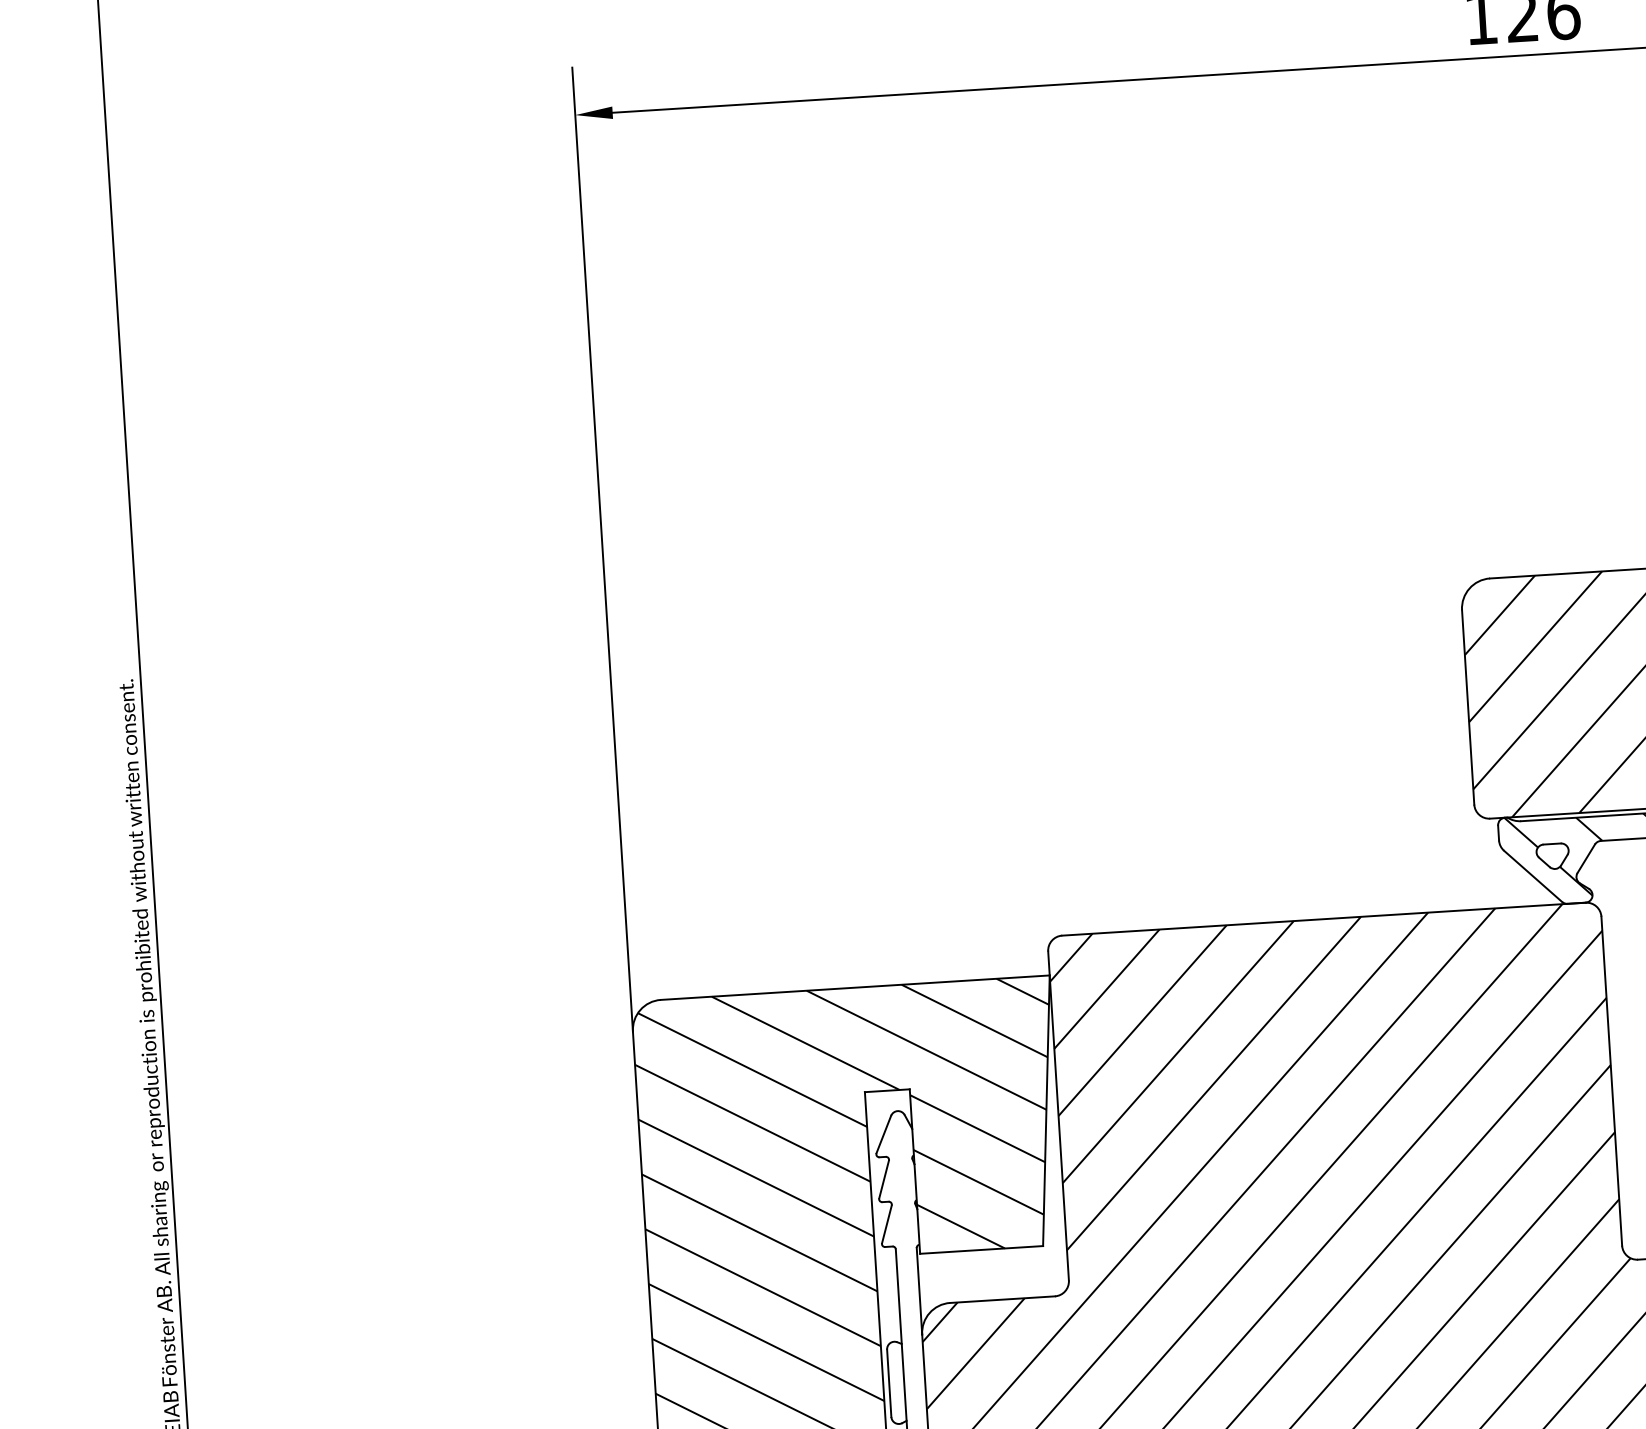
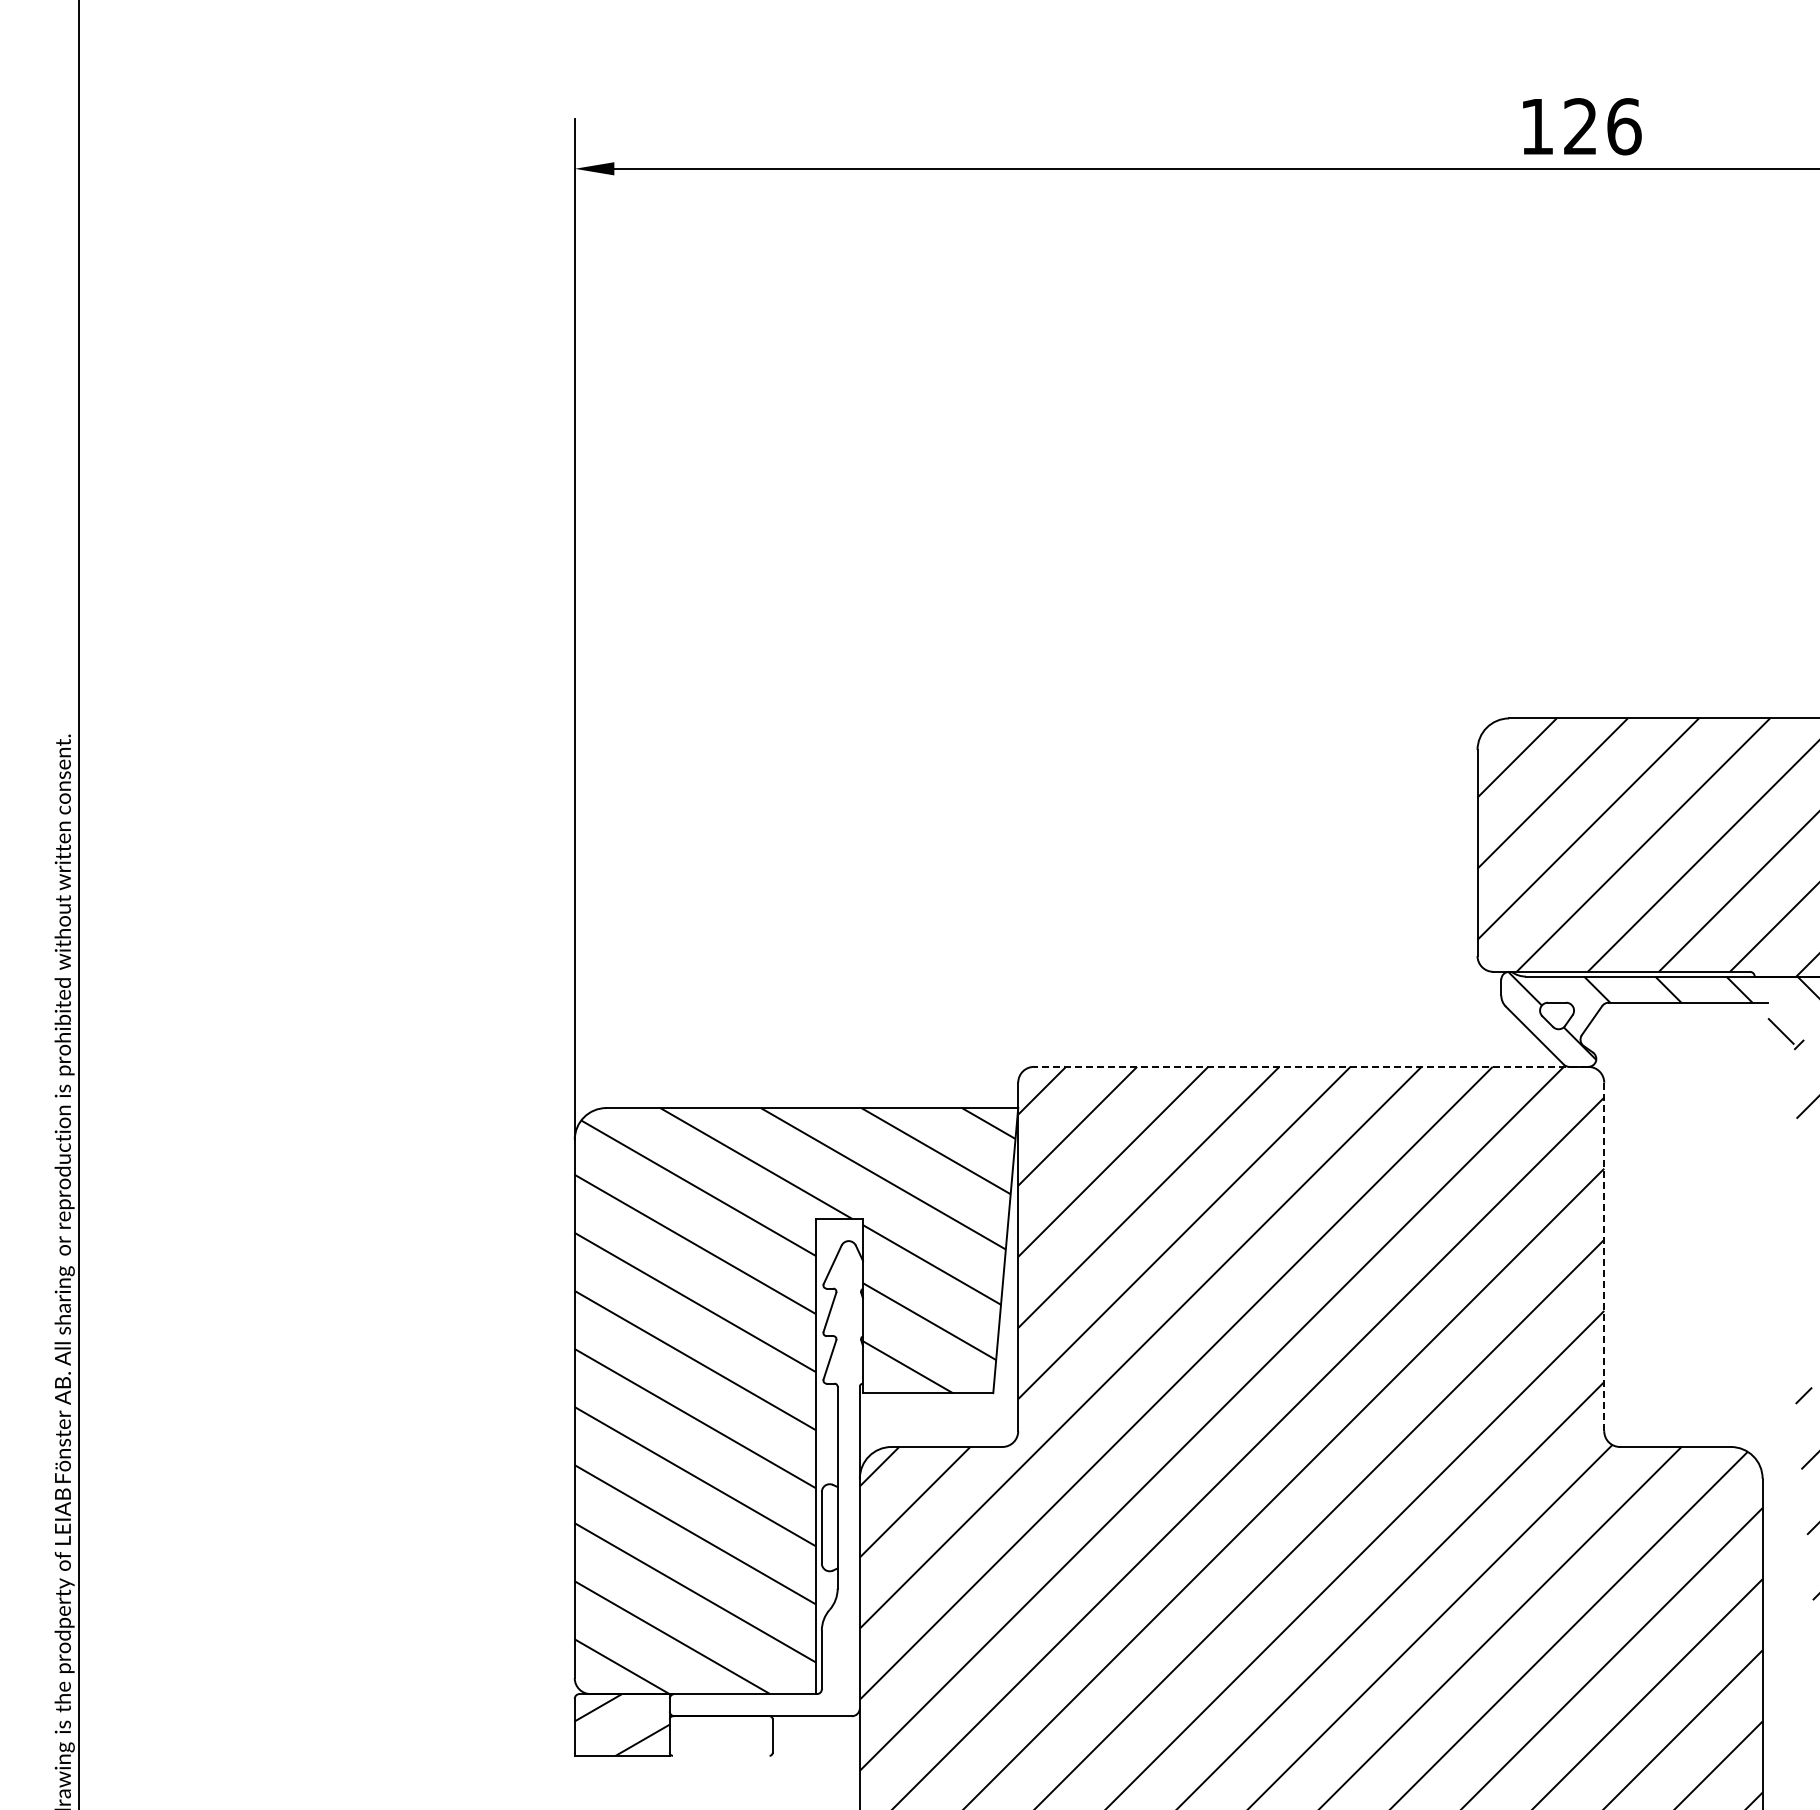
line: (1323, 918) -> (1310, 1066), solid -> dashed
line: (1611, 1080) -> (1604, 1256), solid -> dashed

